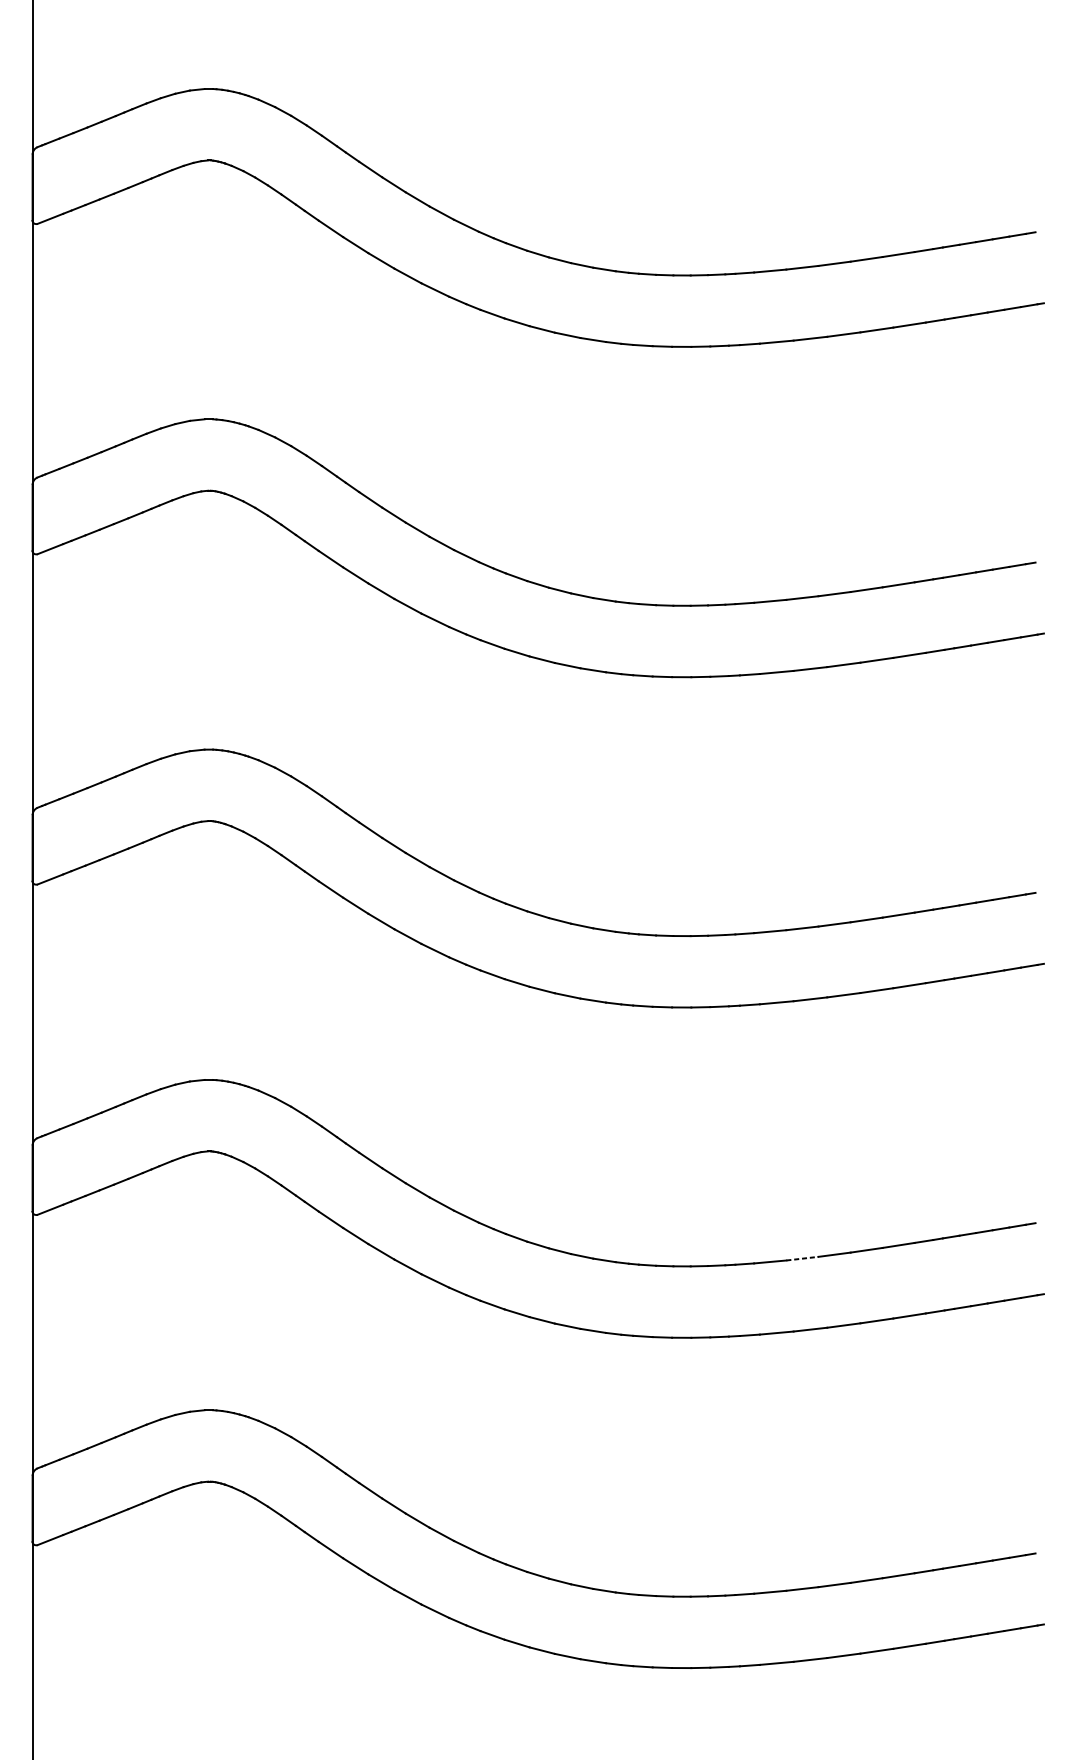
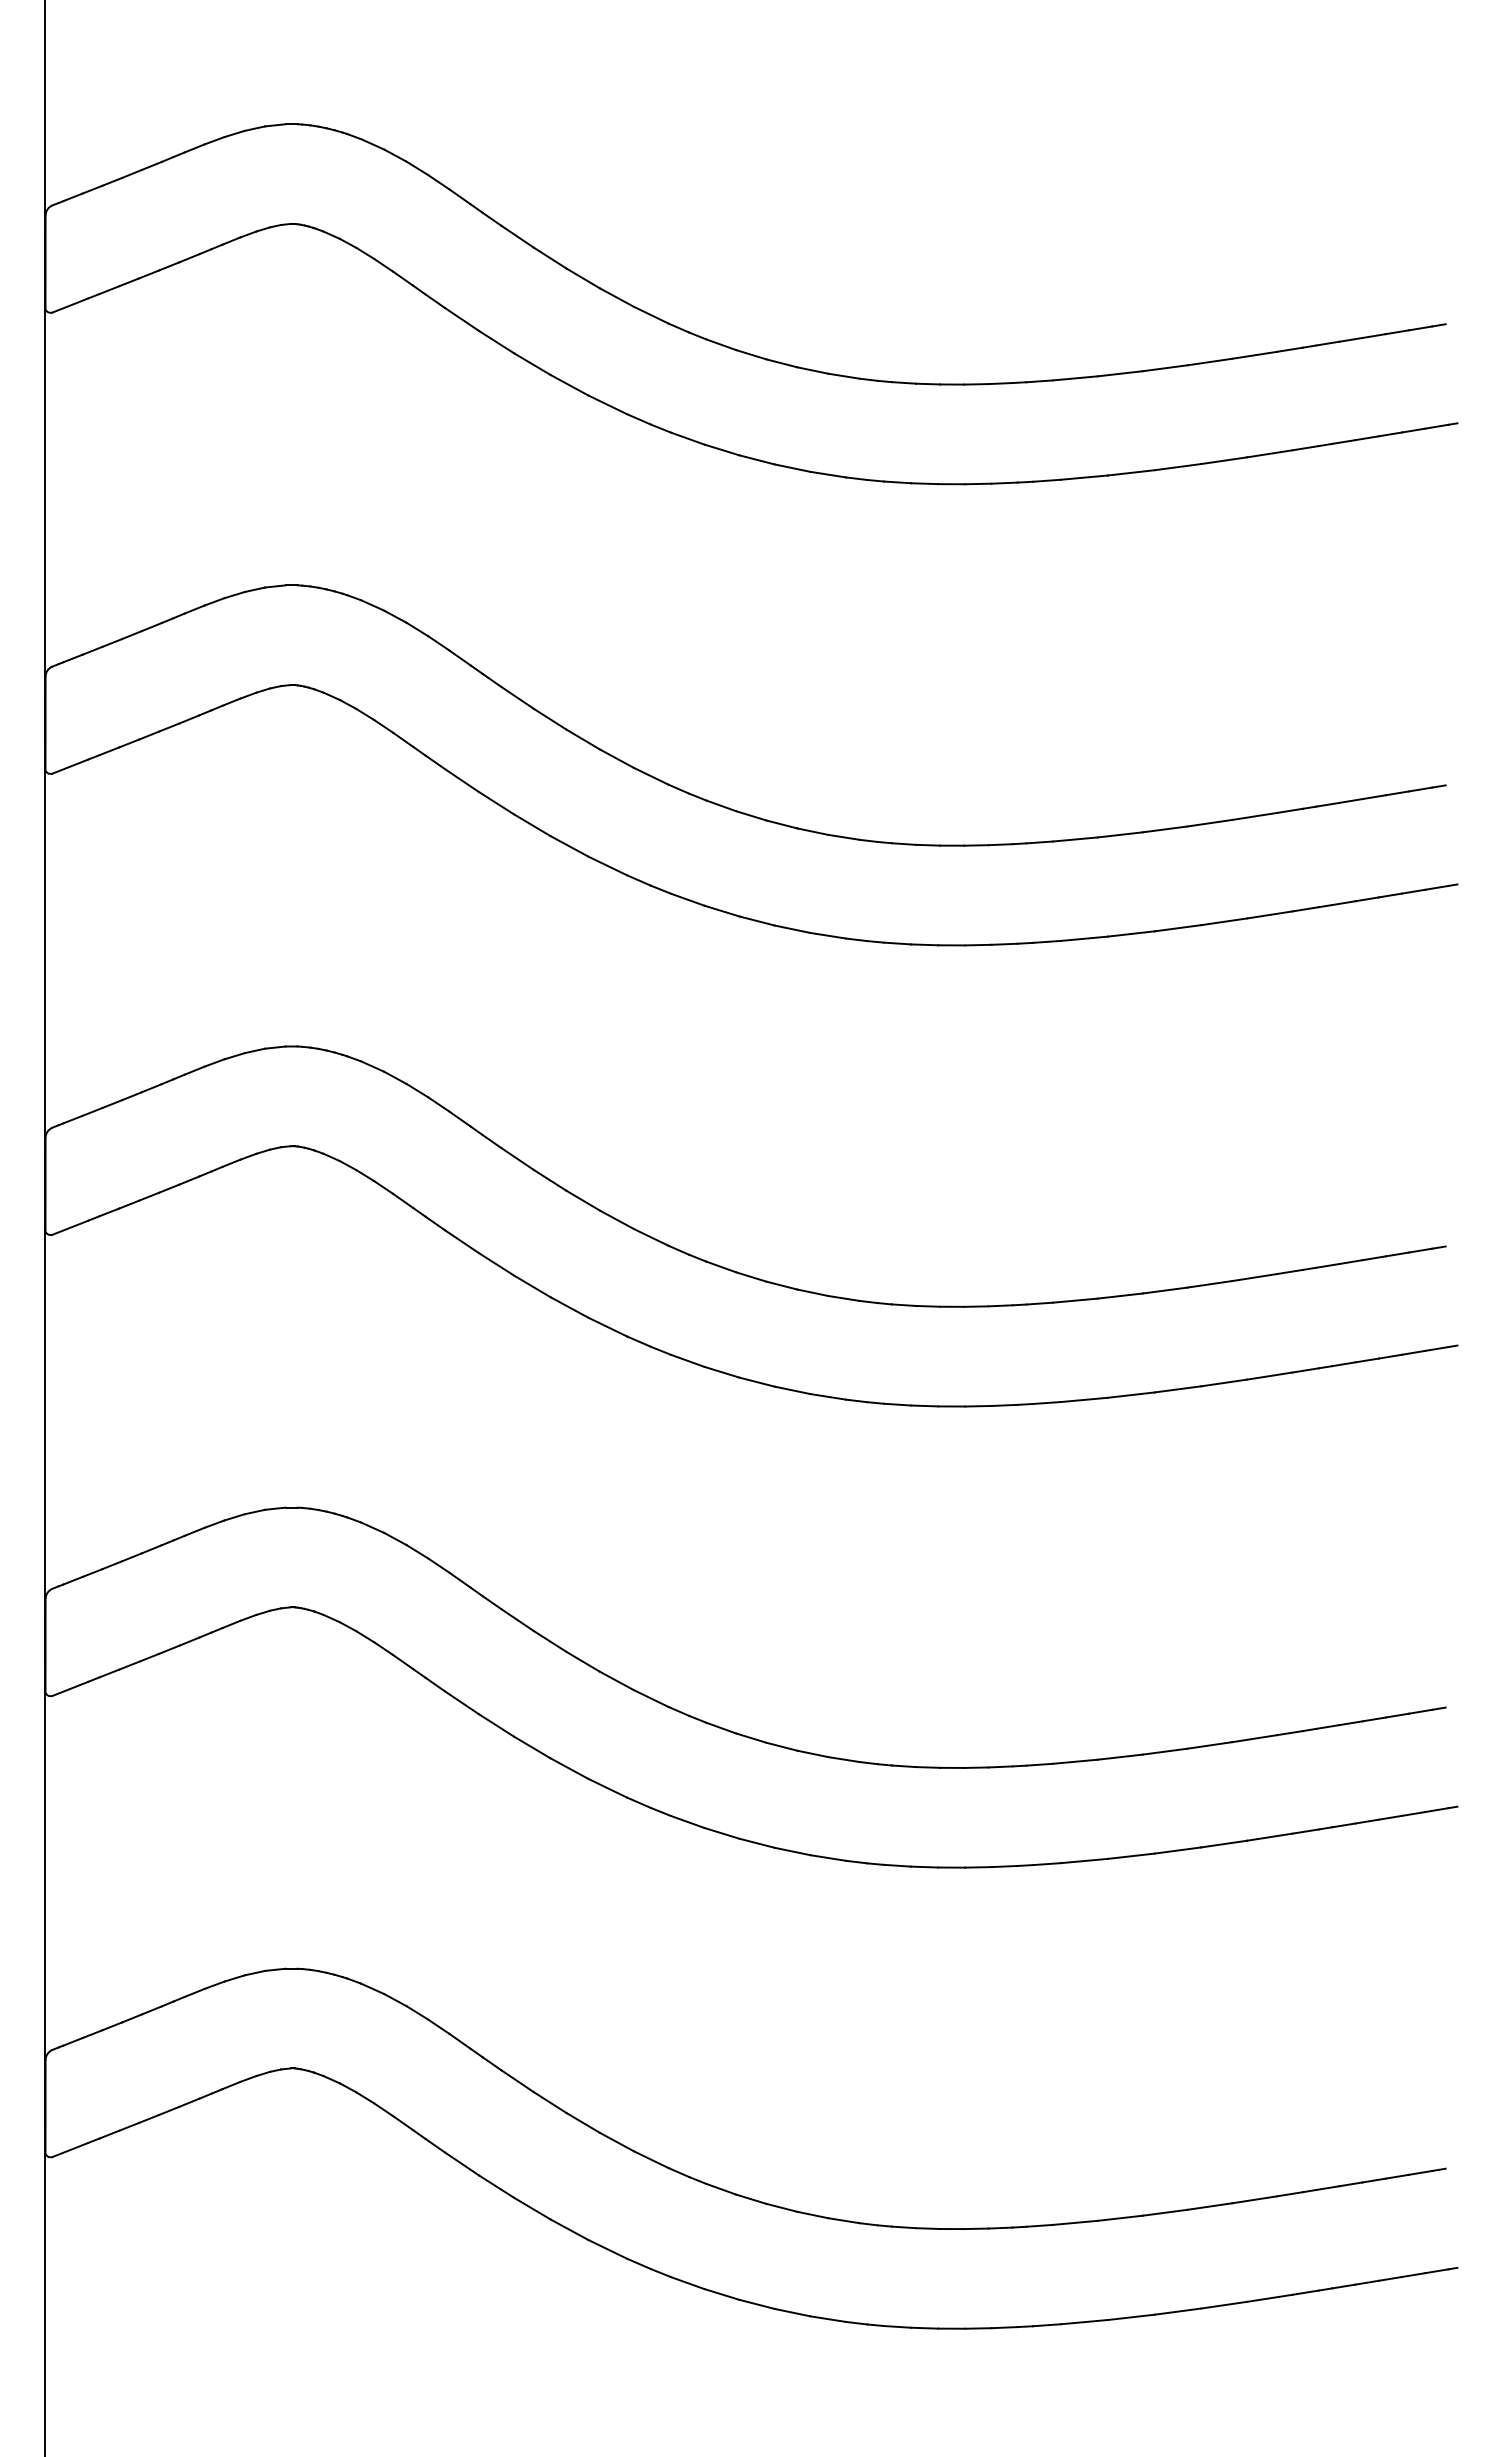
line: (802, 1258) -> (1120, 1757), dashed -> solid

